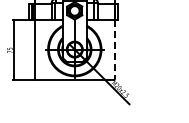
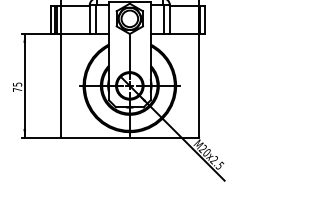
line: (114, 49) -> (198, 85), dashed -> solid

